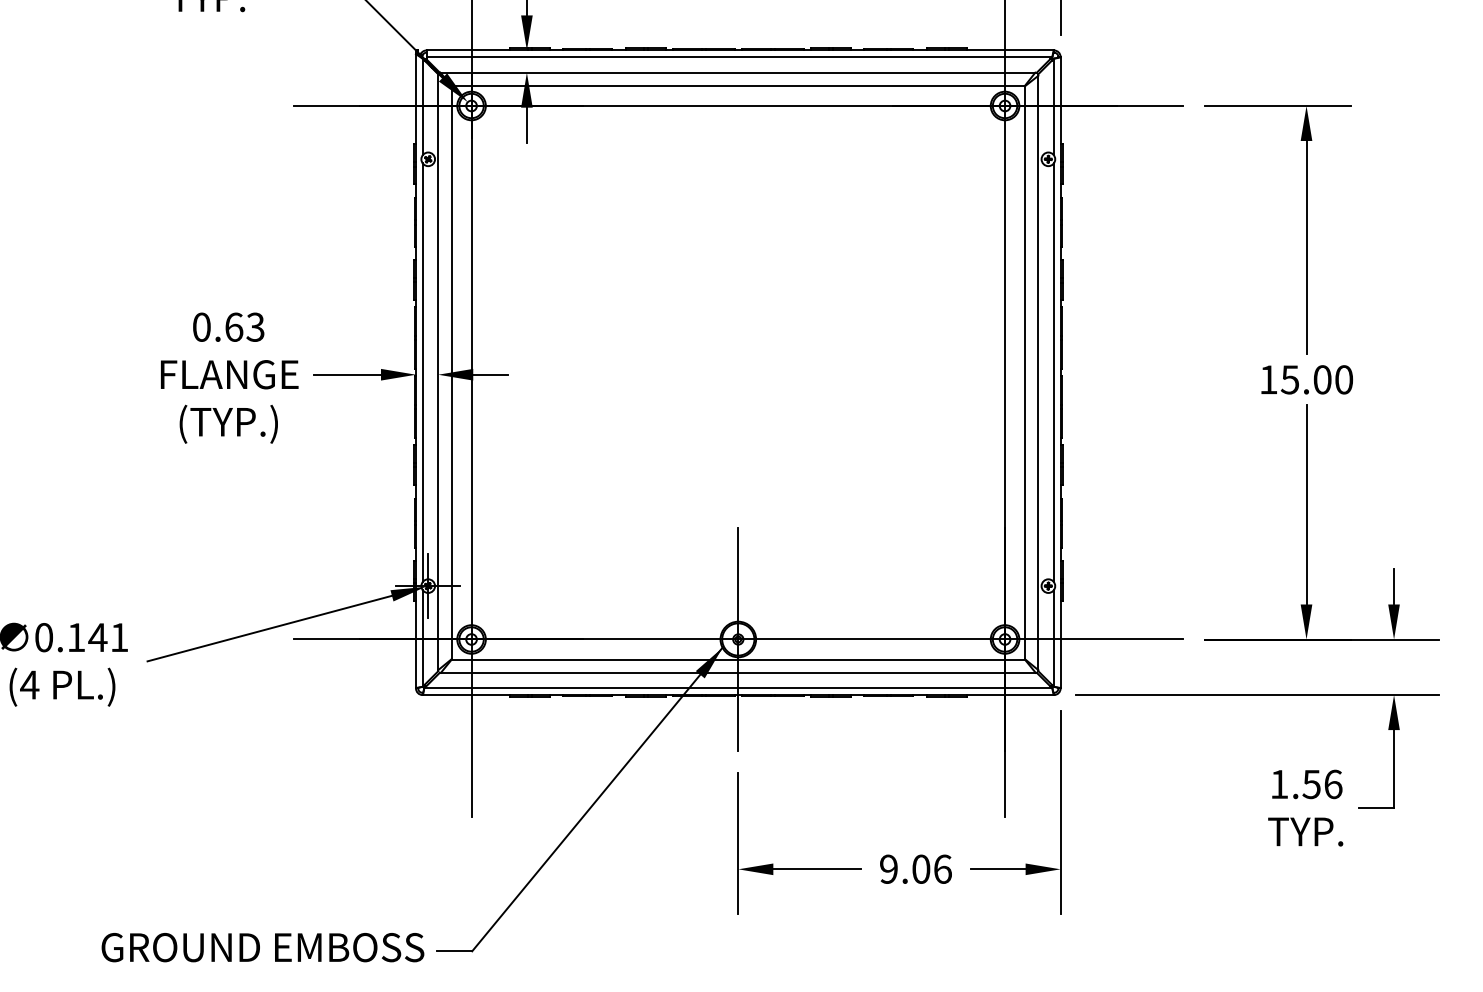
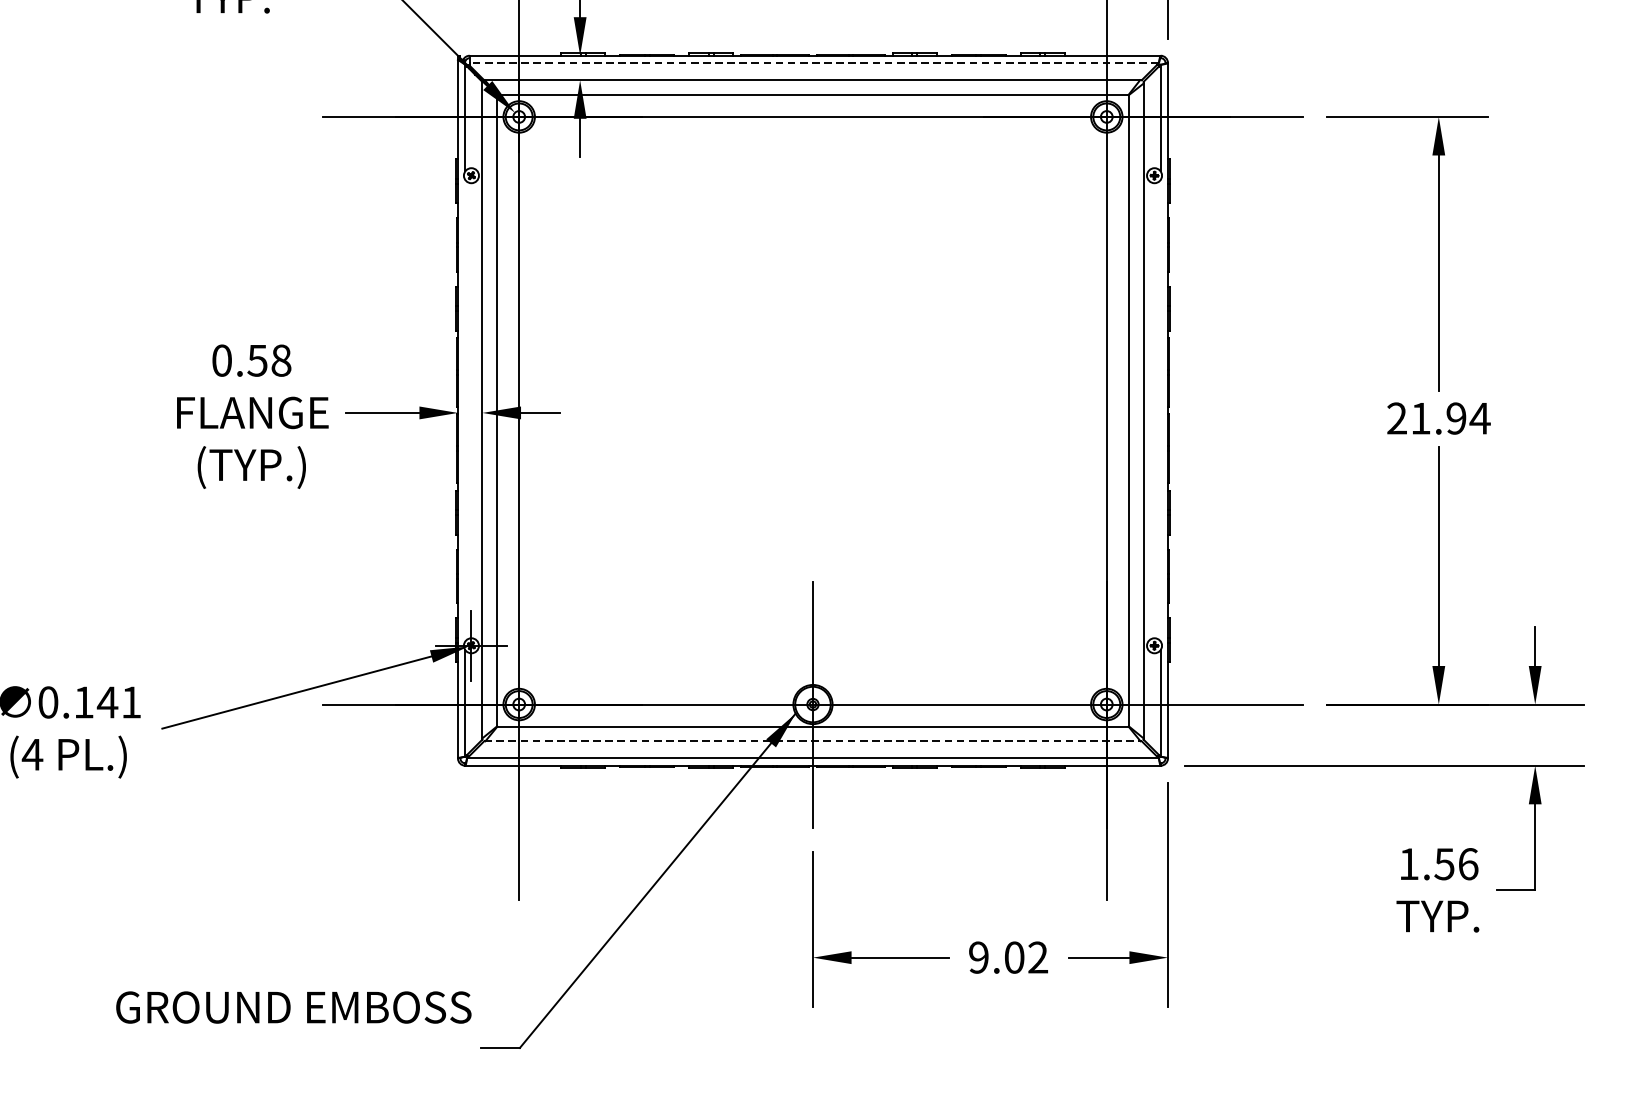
line: (739, 57) -> (814, 63), solid -> dashed
text: (244, 326) -> (269, 359), 0.63 -> 0.58
line: (422, 372) -> (465, 410), removed
line: (1053, 372) -> (1160, 410), removed
text: (1306, 379) -> (1438, 418), 15.00 -> 21.94
line: (738, 672) -> (813, 740), solid -> dashed
text: (942, 868) -> (1037, 956), 9.06 -> 9.02
text: (262, 947) -> (293, 1007), moved

